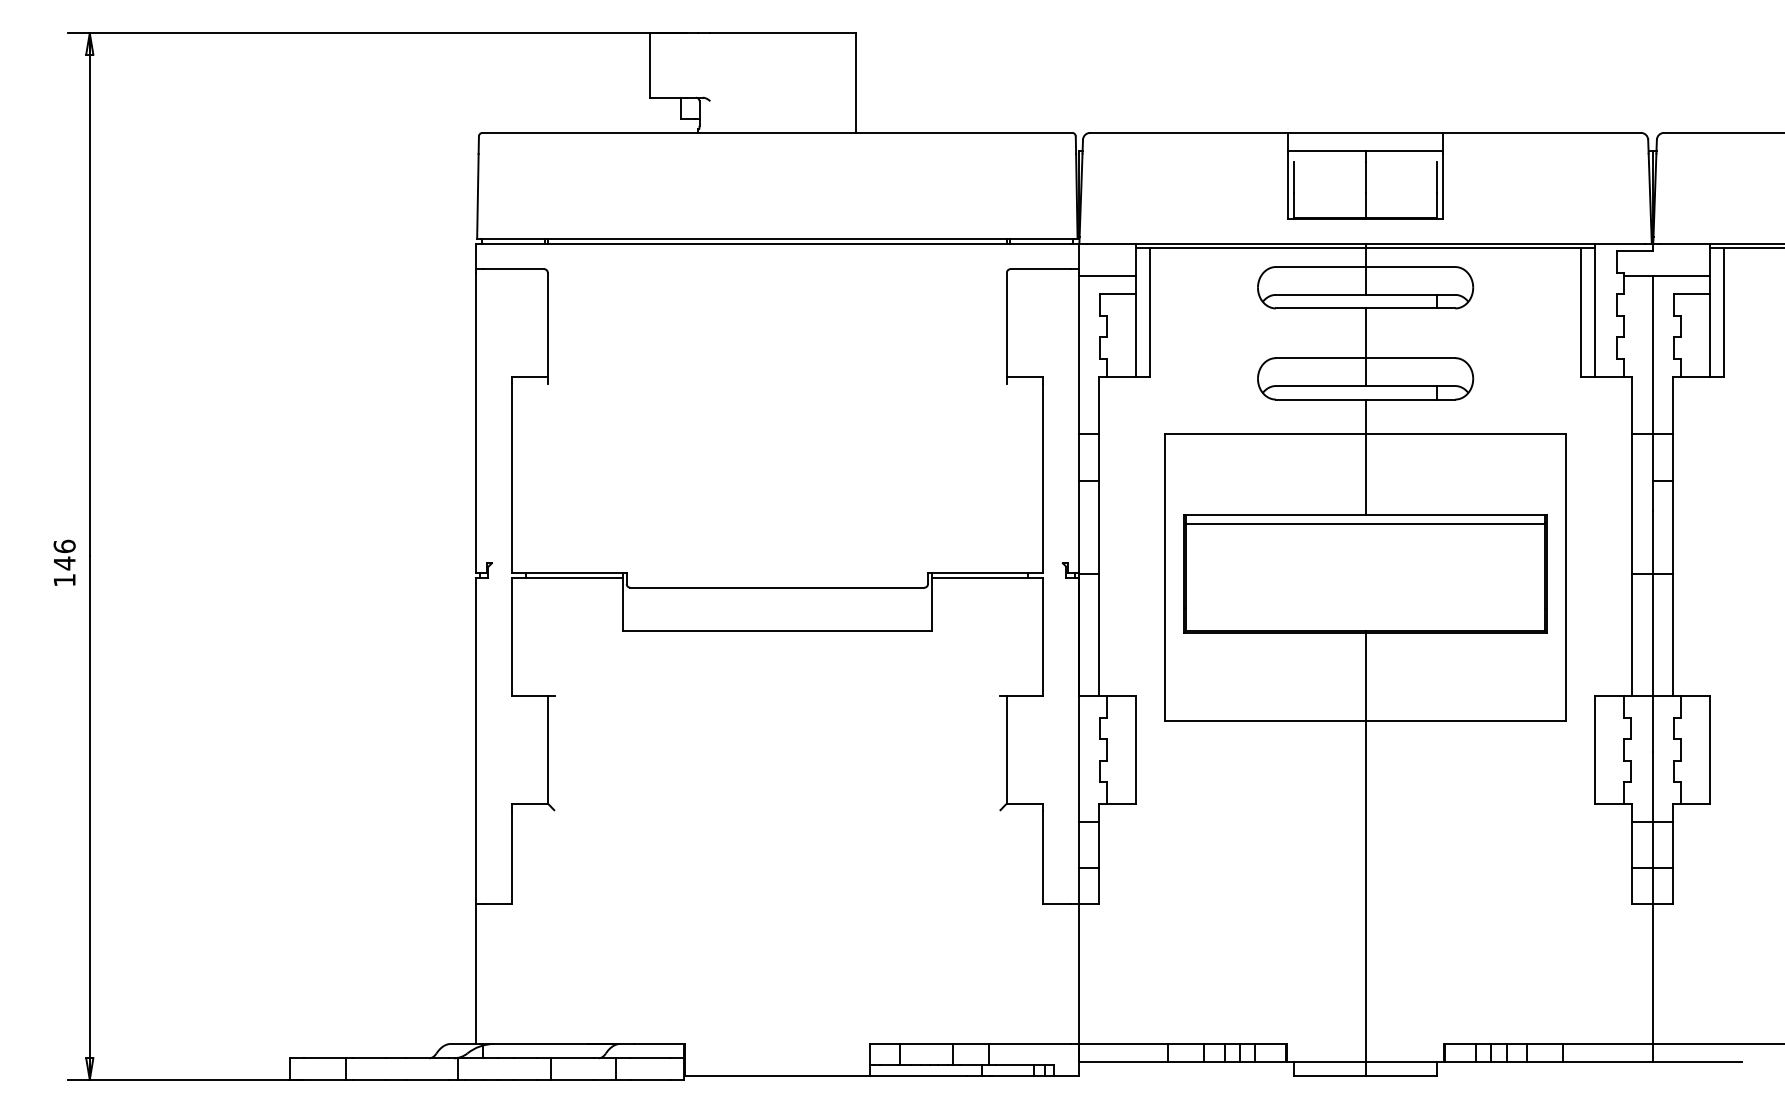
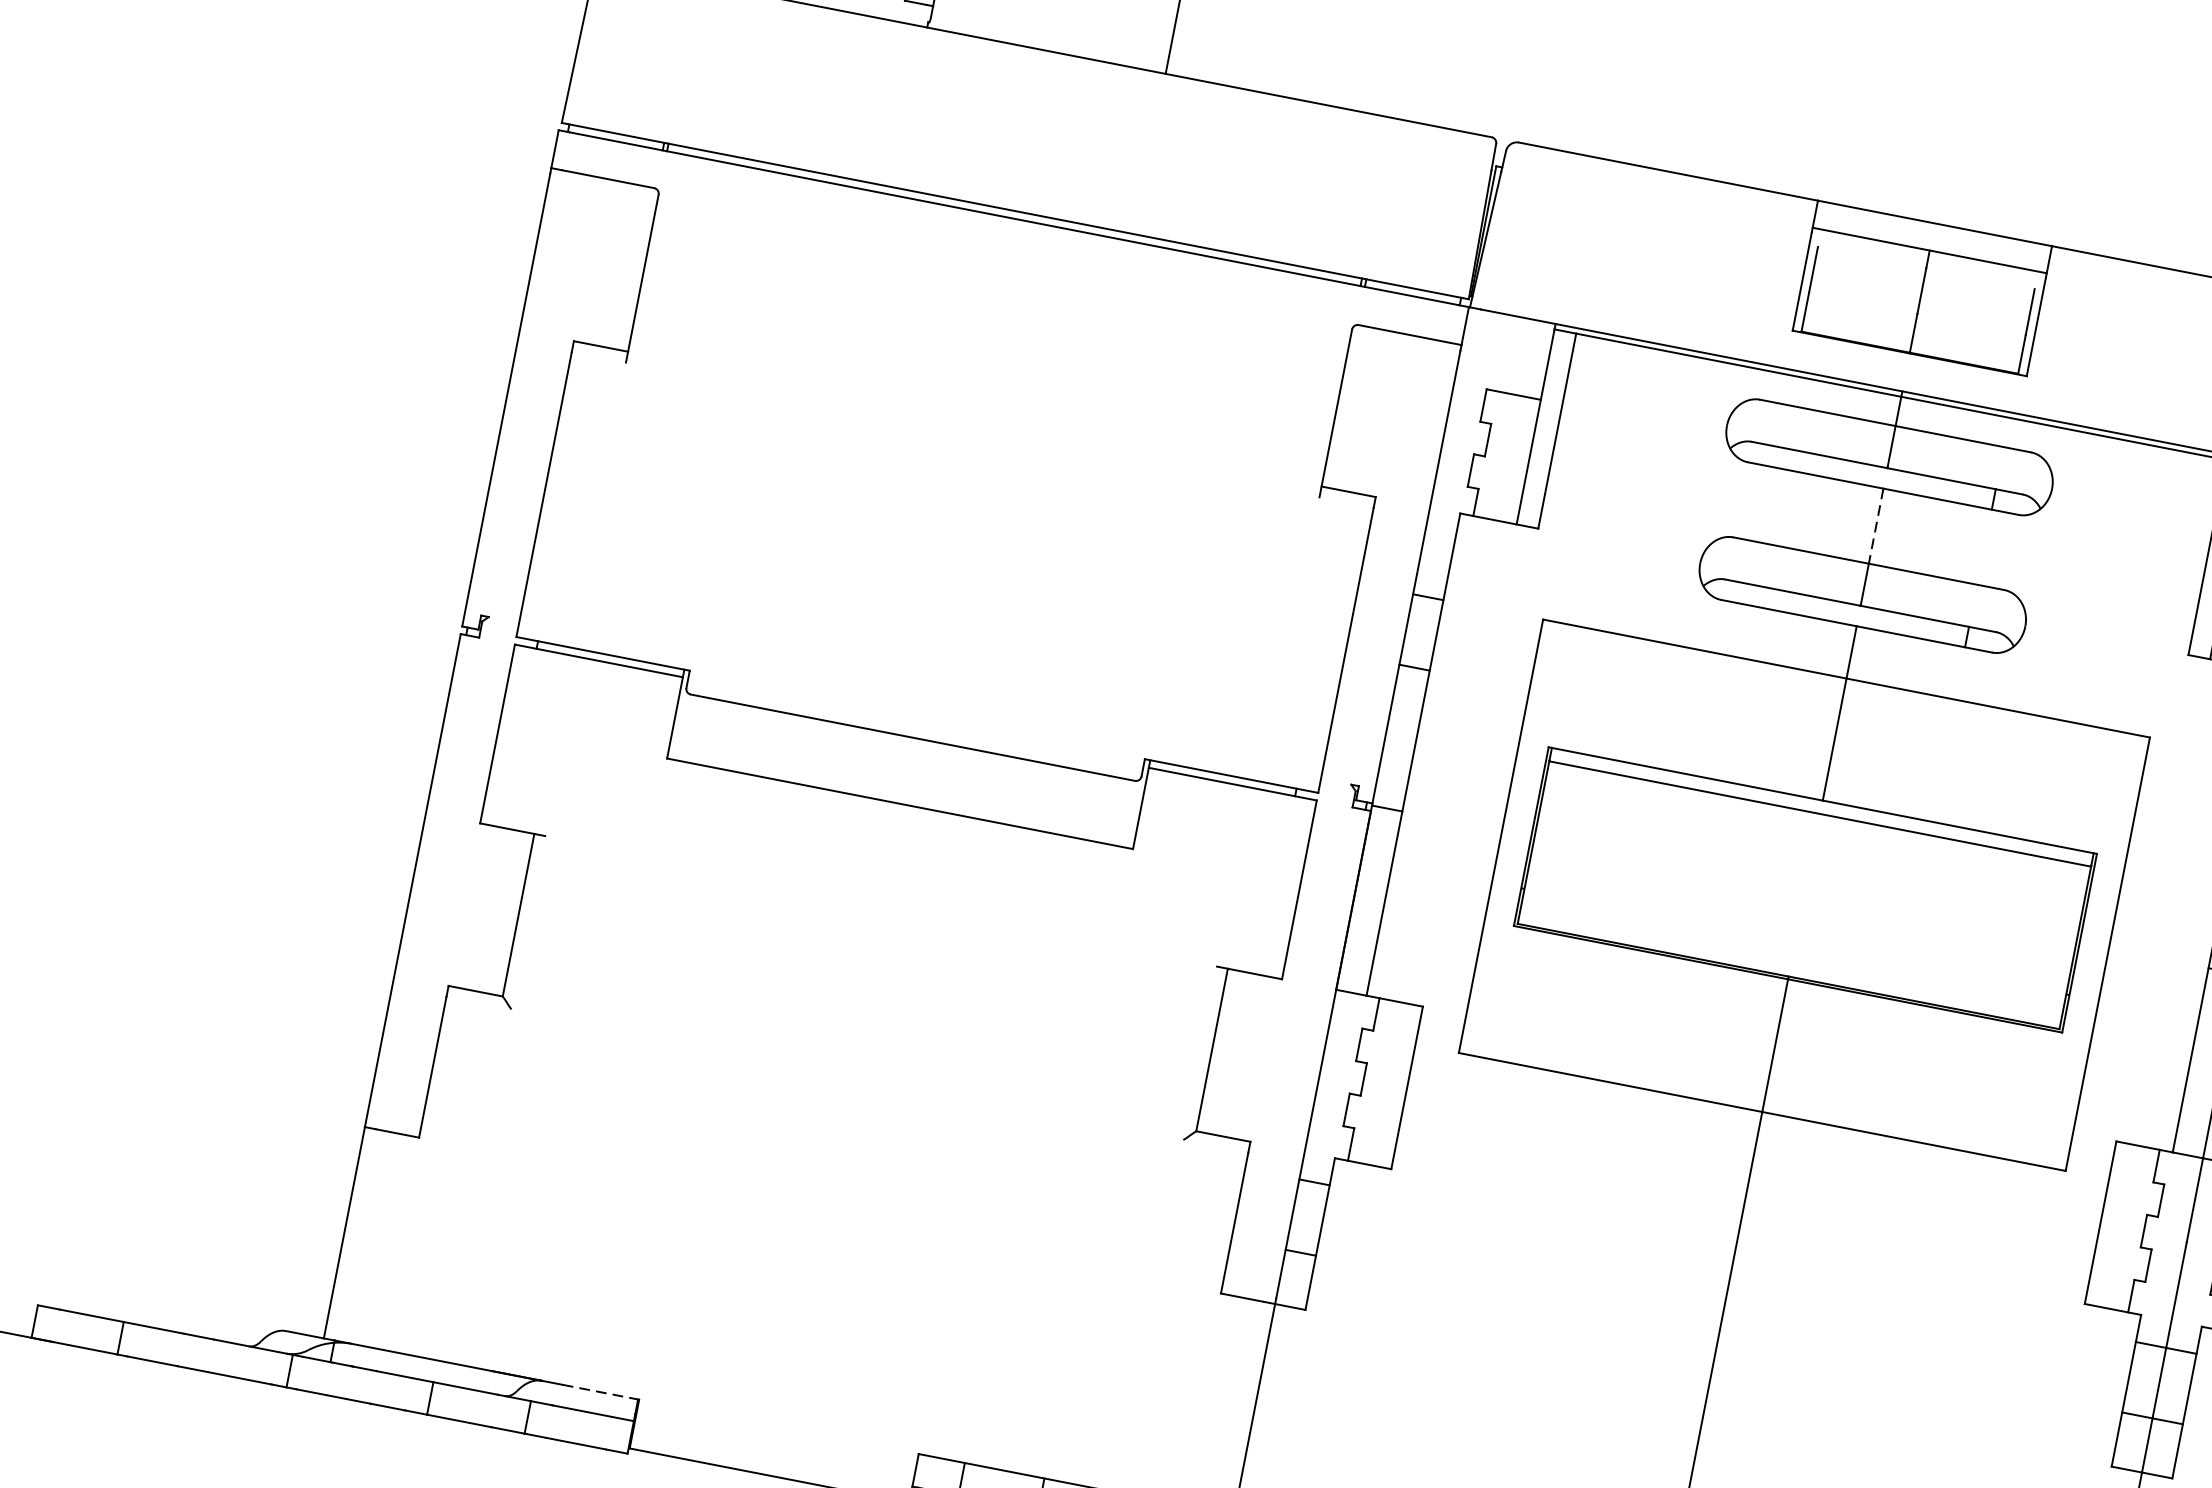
line: (1107, 276) -> (1502, 364), removed
line: (1365, 333) -> (1875, 526), solid -> dashed
line: (660, 1043) -> (602, 1391), solid -> dashed

